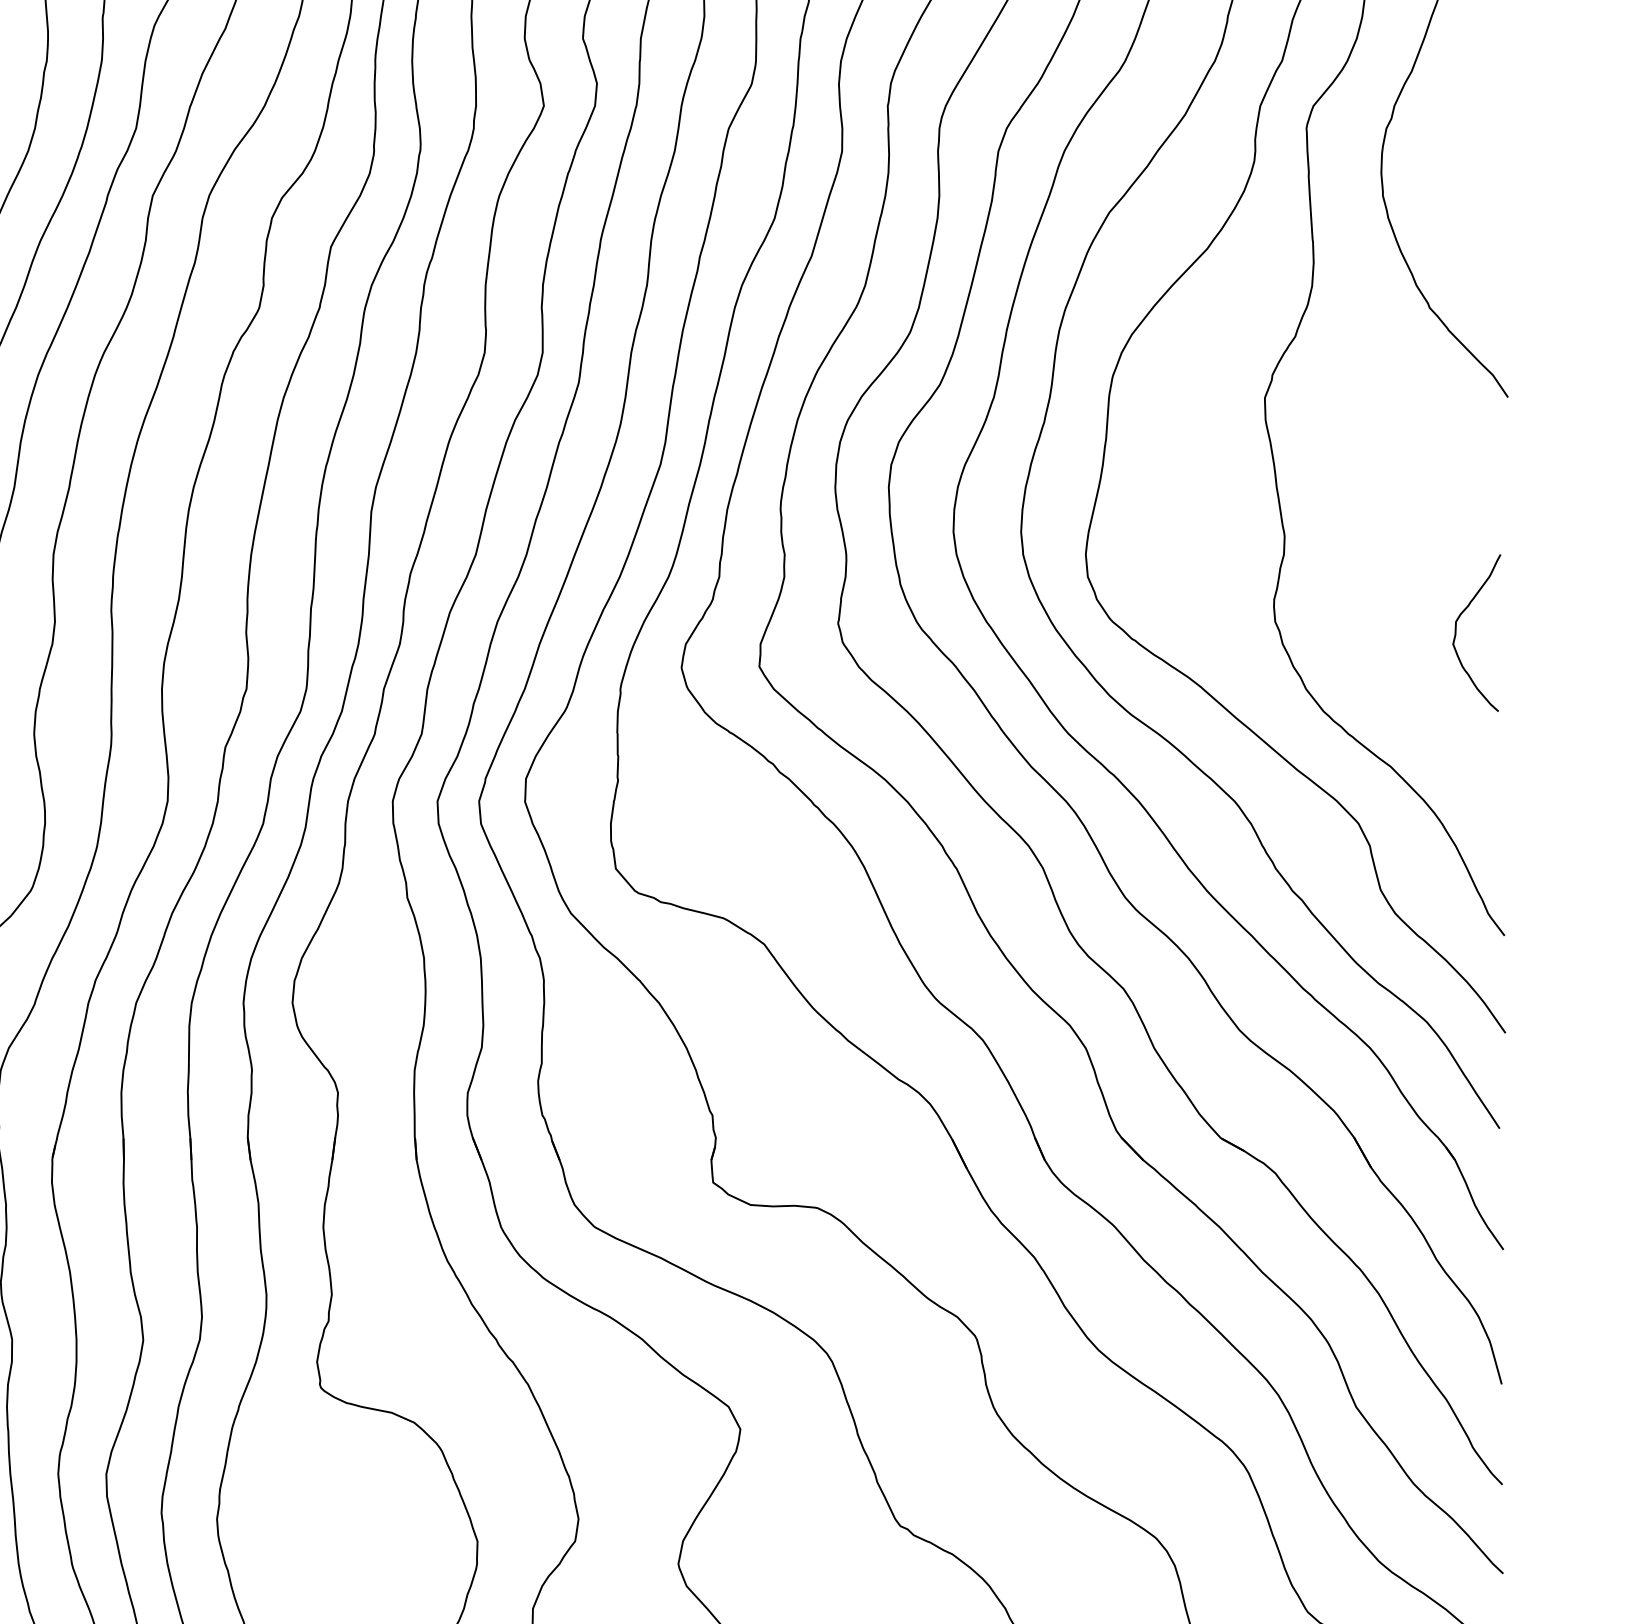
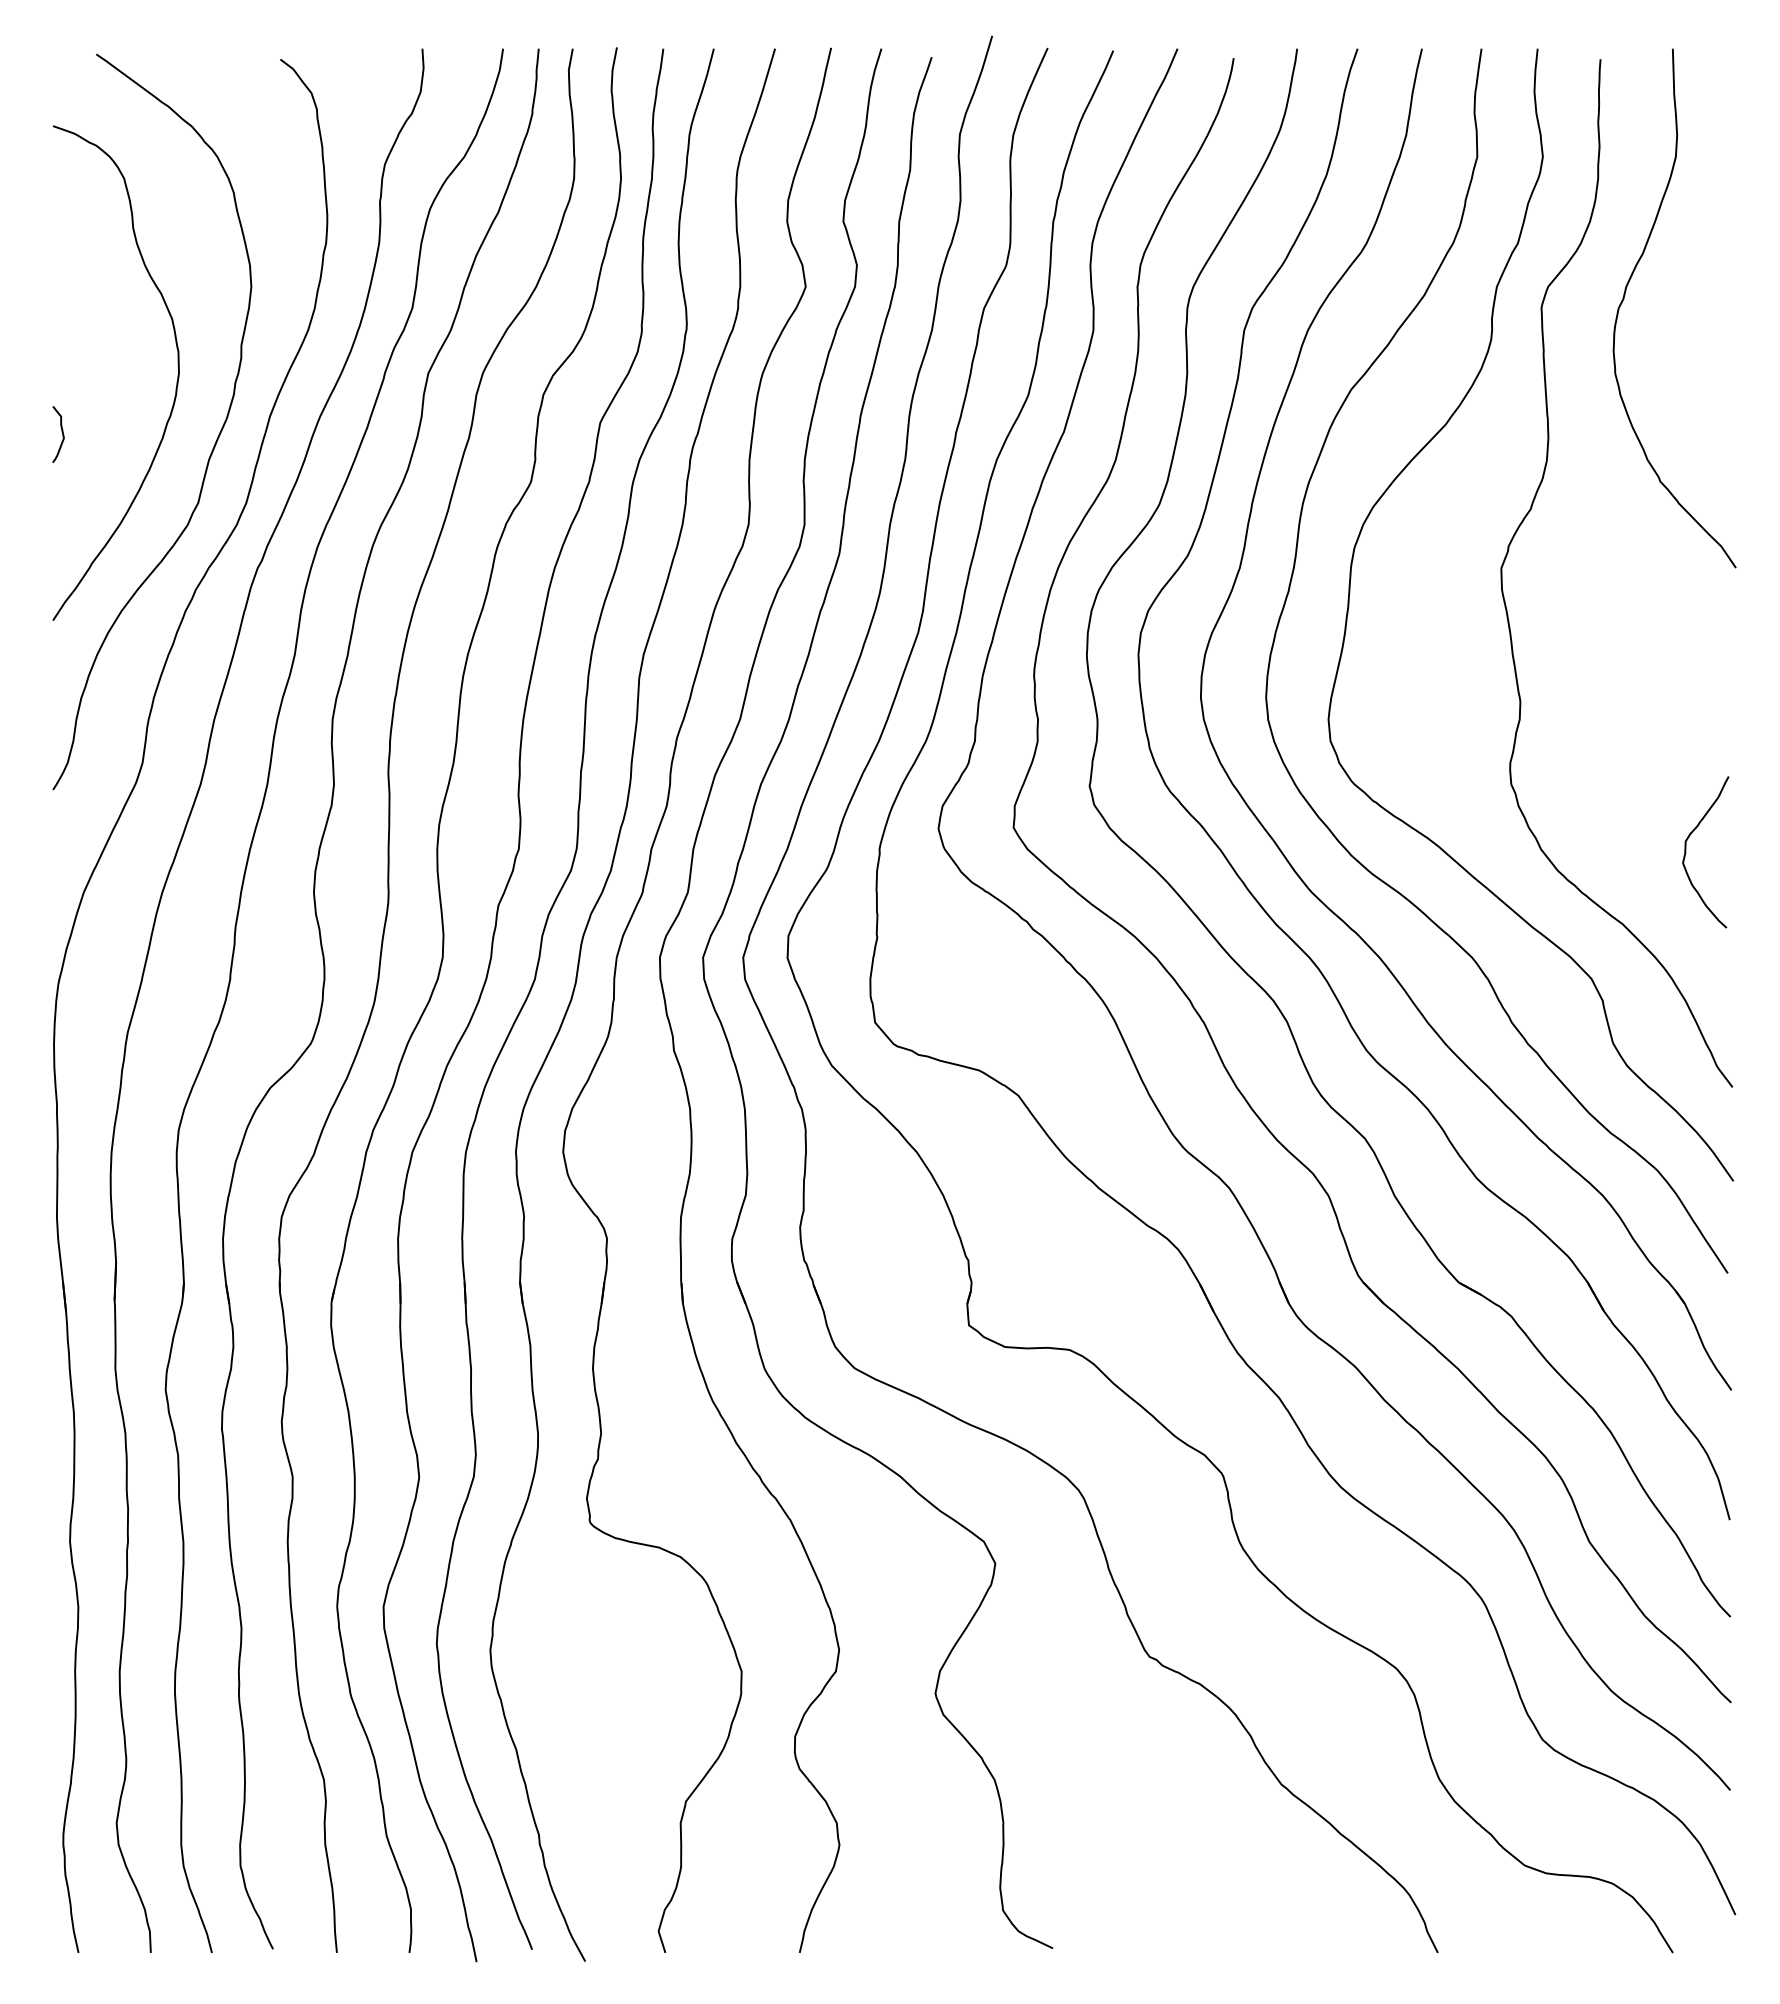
curve: (1456, 633) -> (1686, 852), moved

